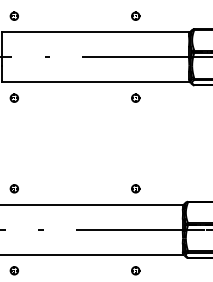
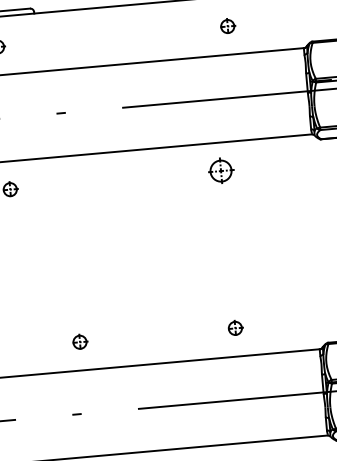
part: (135, 15) -> (227, 25), moved
part: (135, 97) -> (220, 169), size x1.6
part: (13, 188) -> (78, 341), moved

